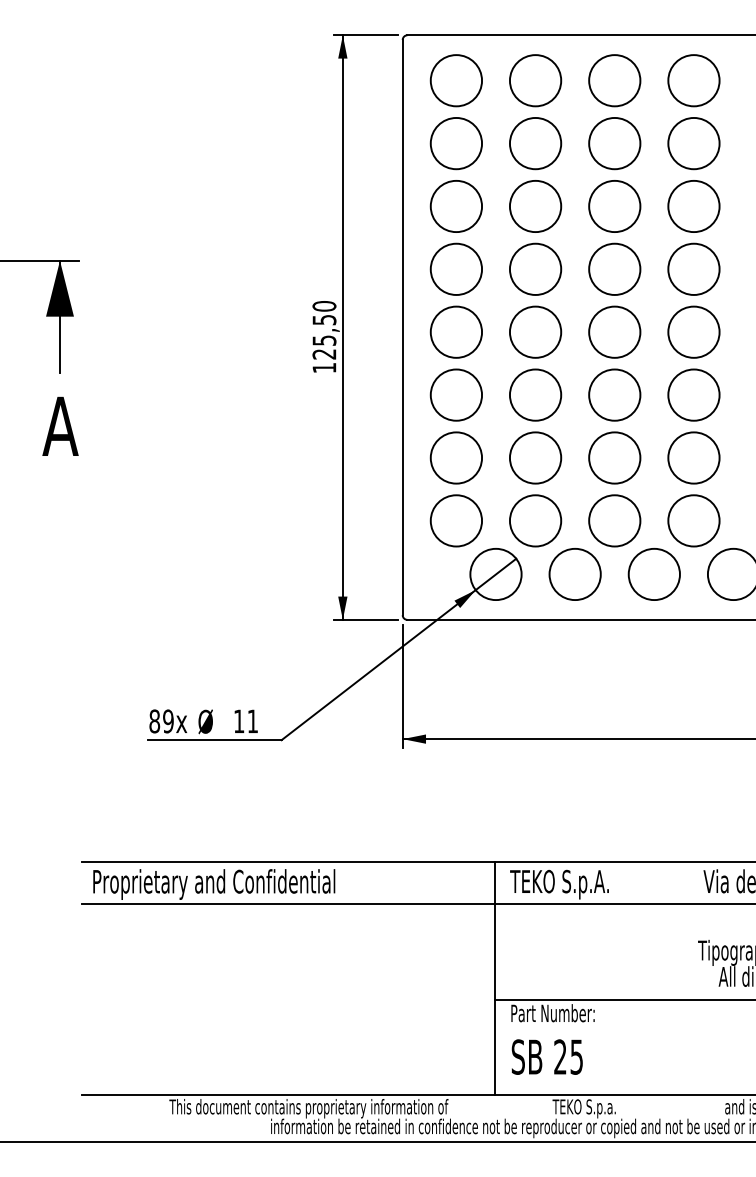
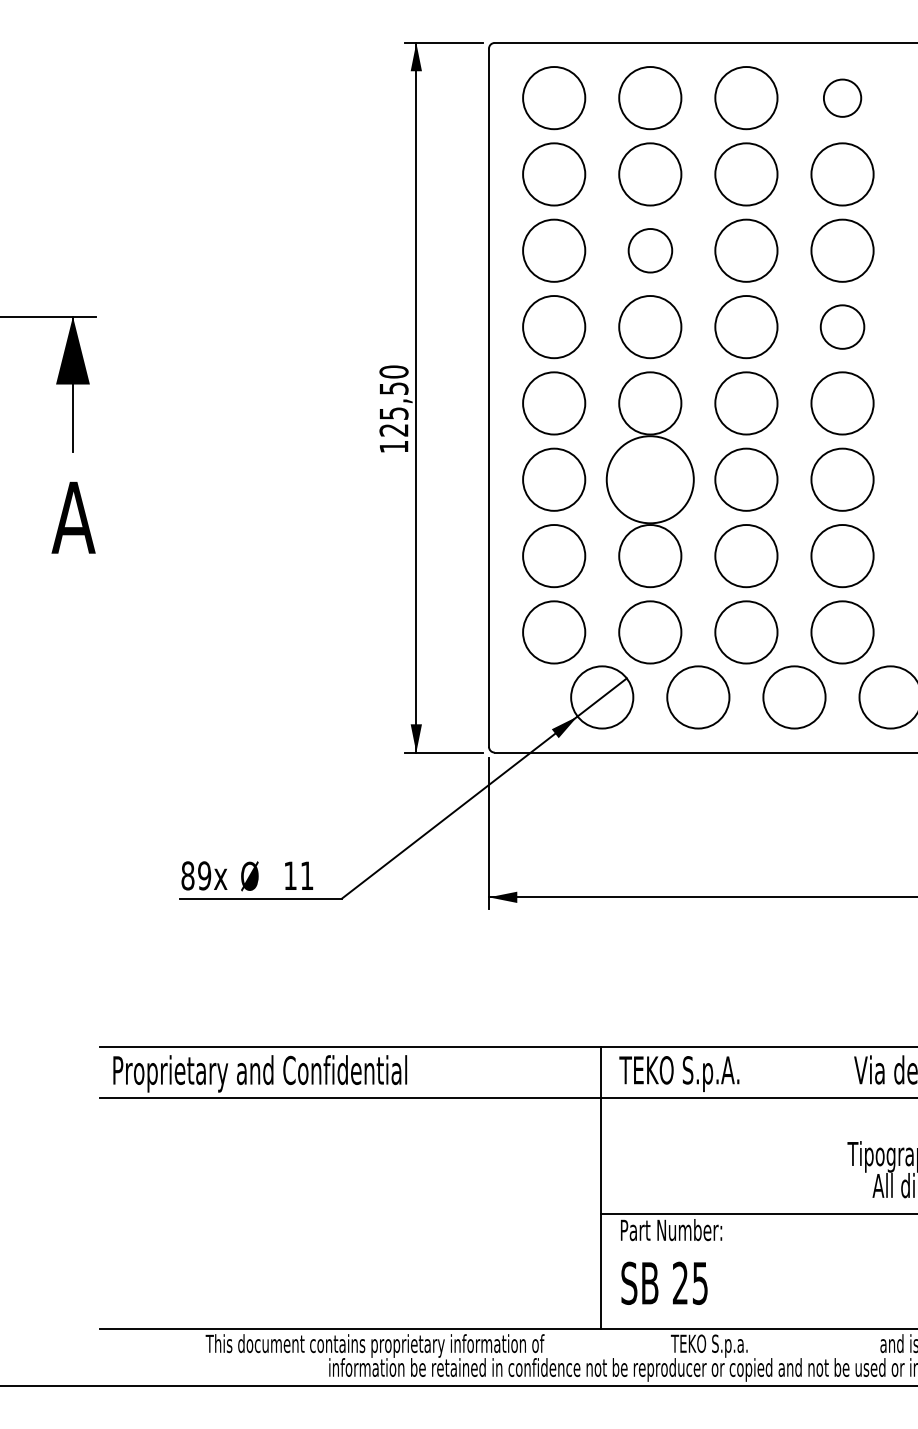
circle: (693, 80) -> (841, 97), size x0.6
circle: (535, 206) -> (650, 250), size x0.7
circle: (693, 268) -> (841, 326), size x0.7
circle: (535, 394) -> (650, 479), size x1.4

